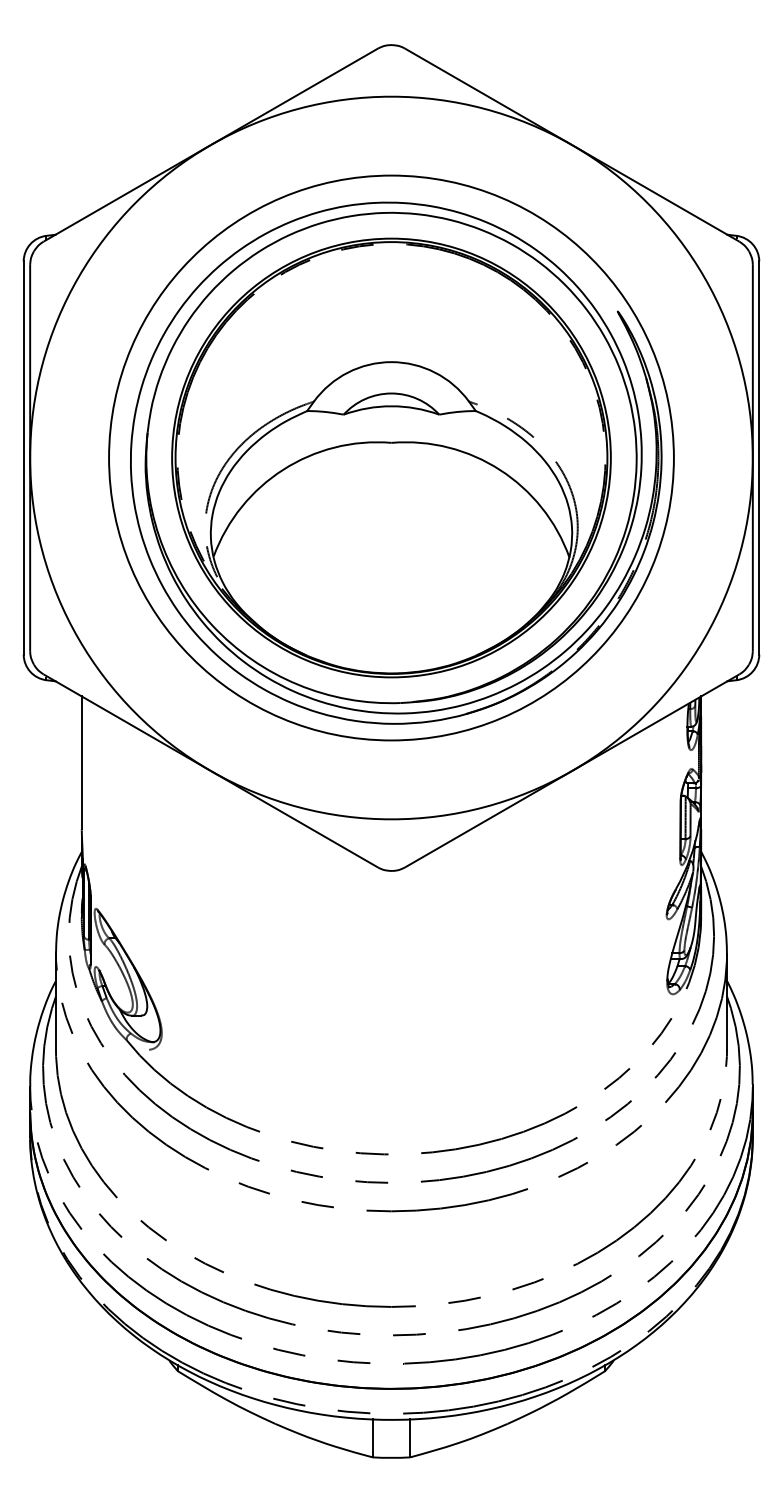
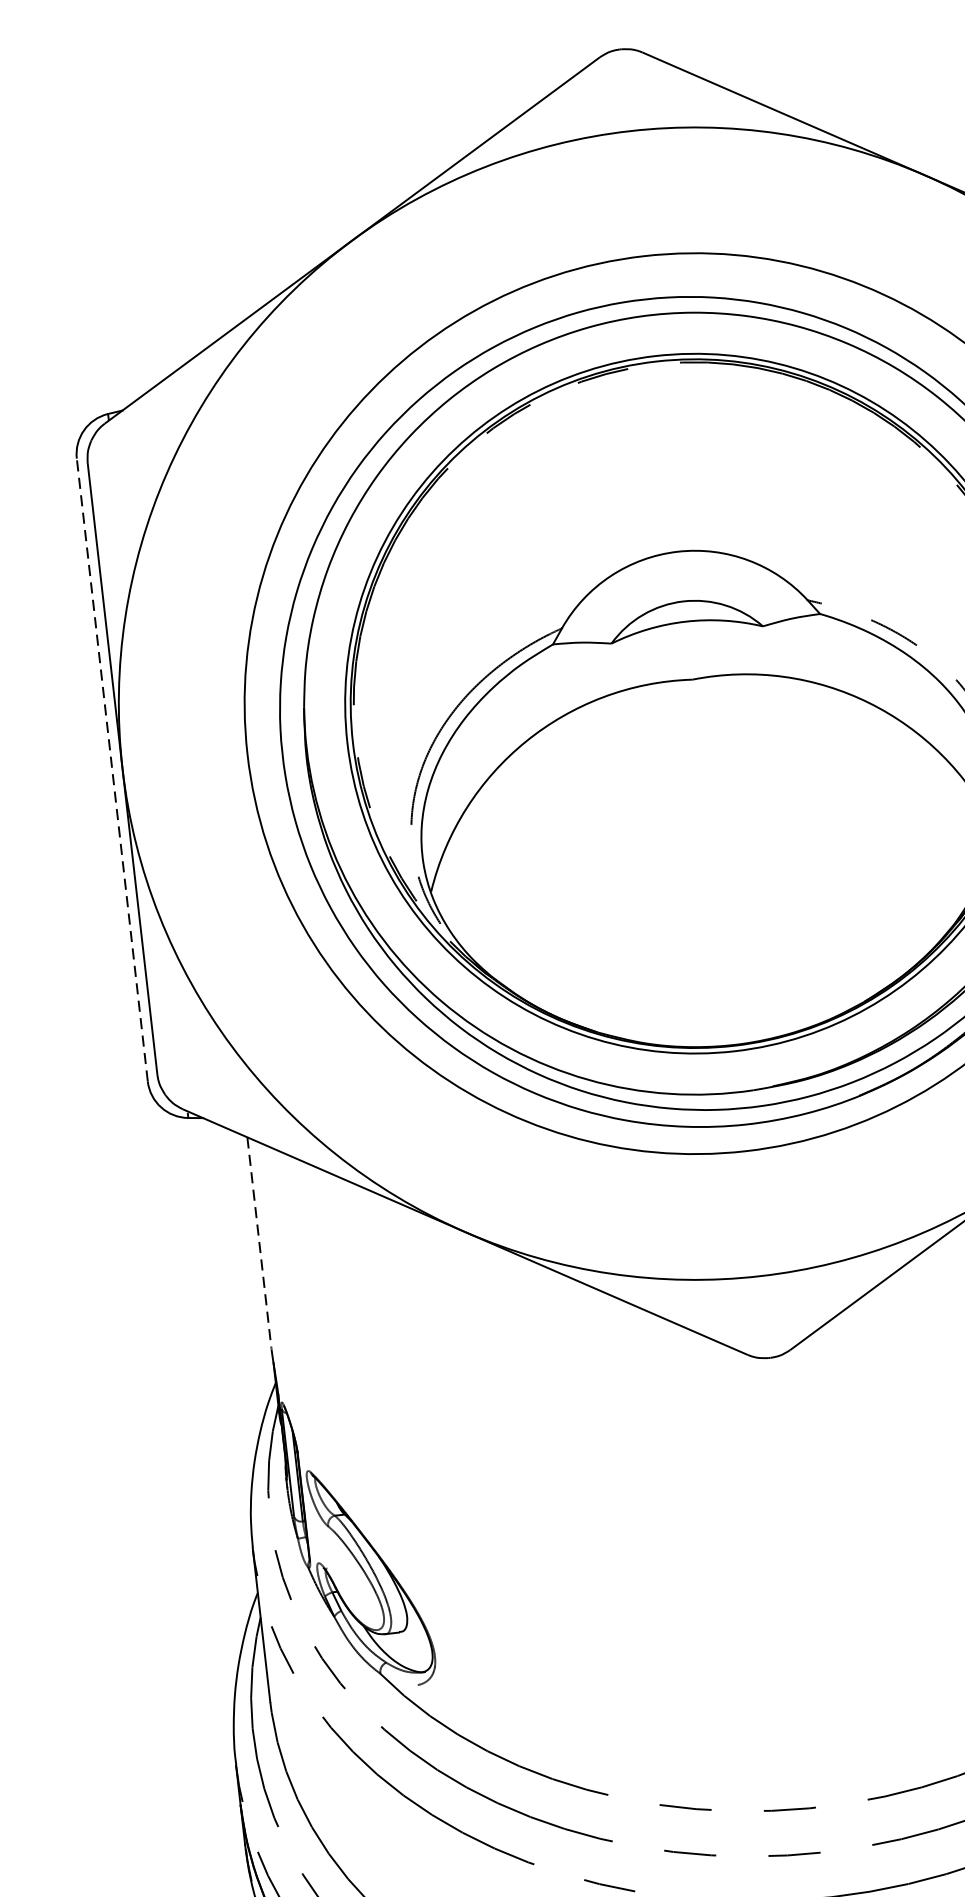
line: (23, 458) -> (112, 770), solid -> dashed
line: (81, 763) -> (259, 1243), solid -> dashed

